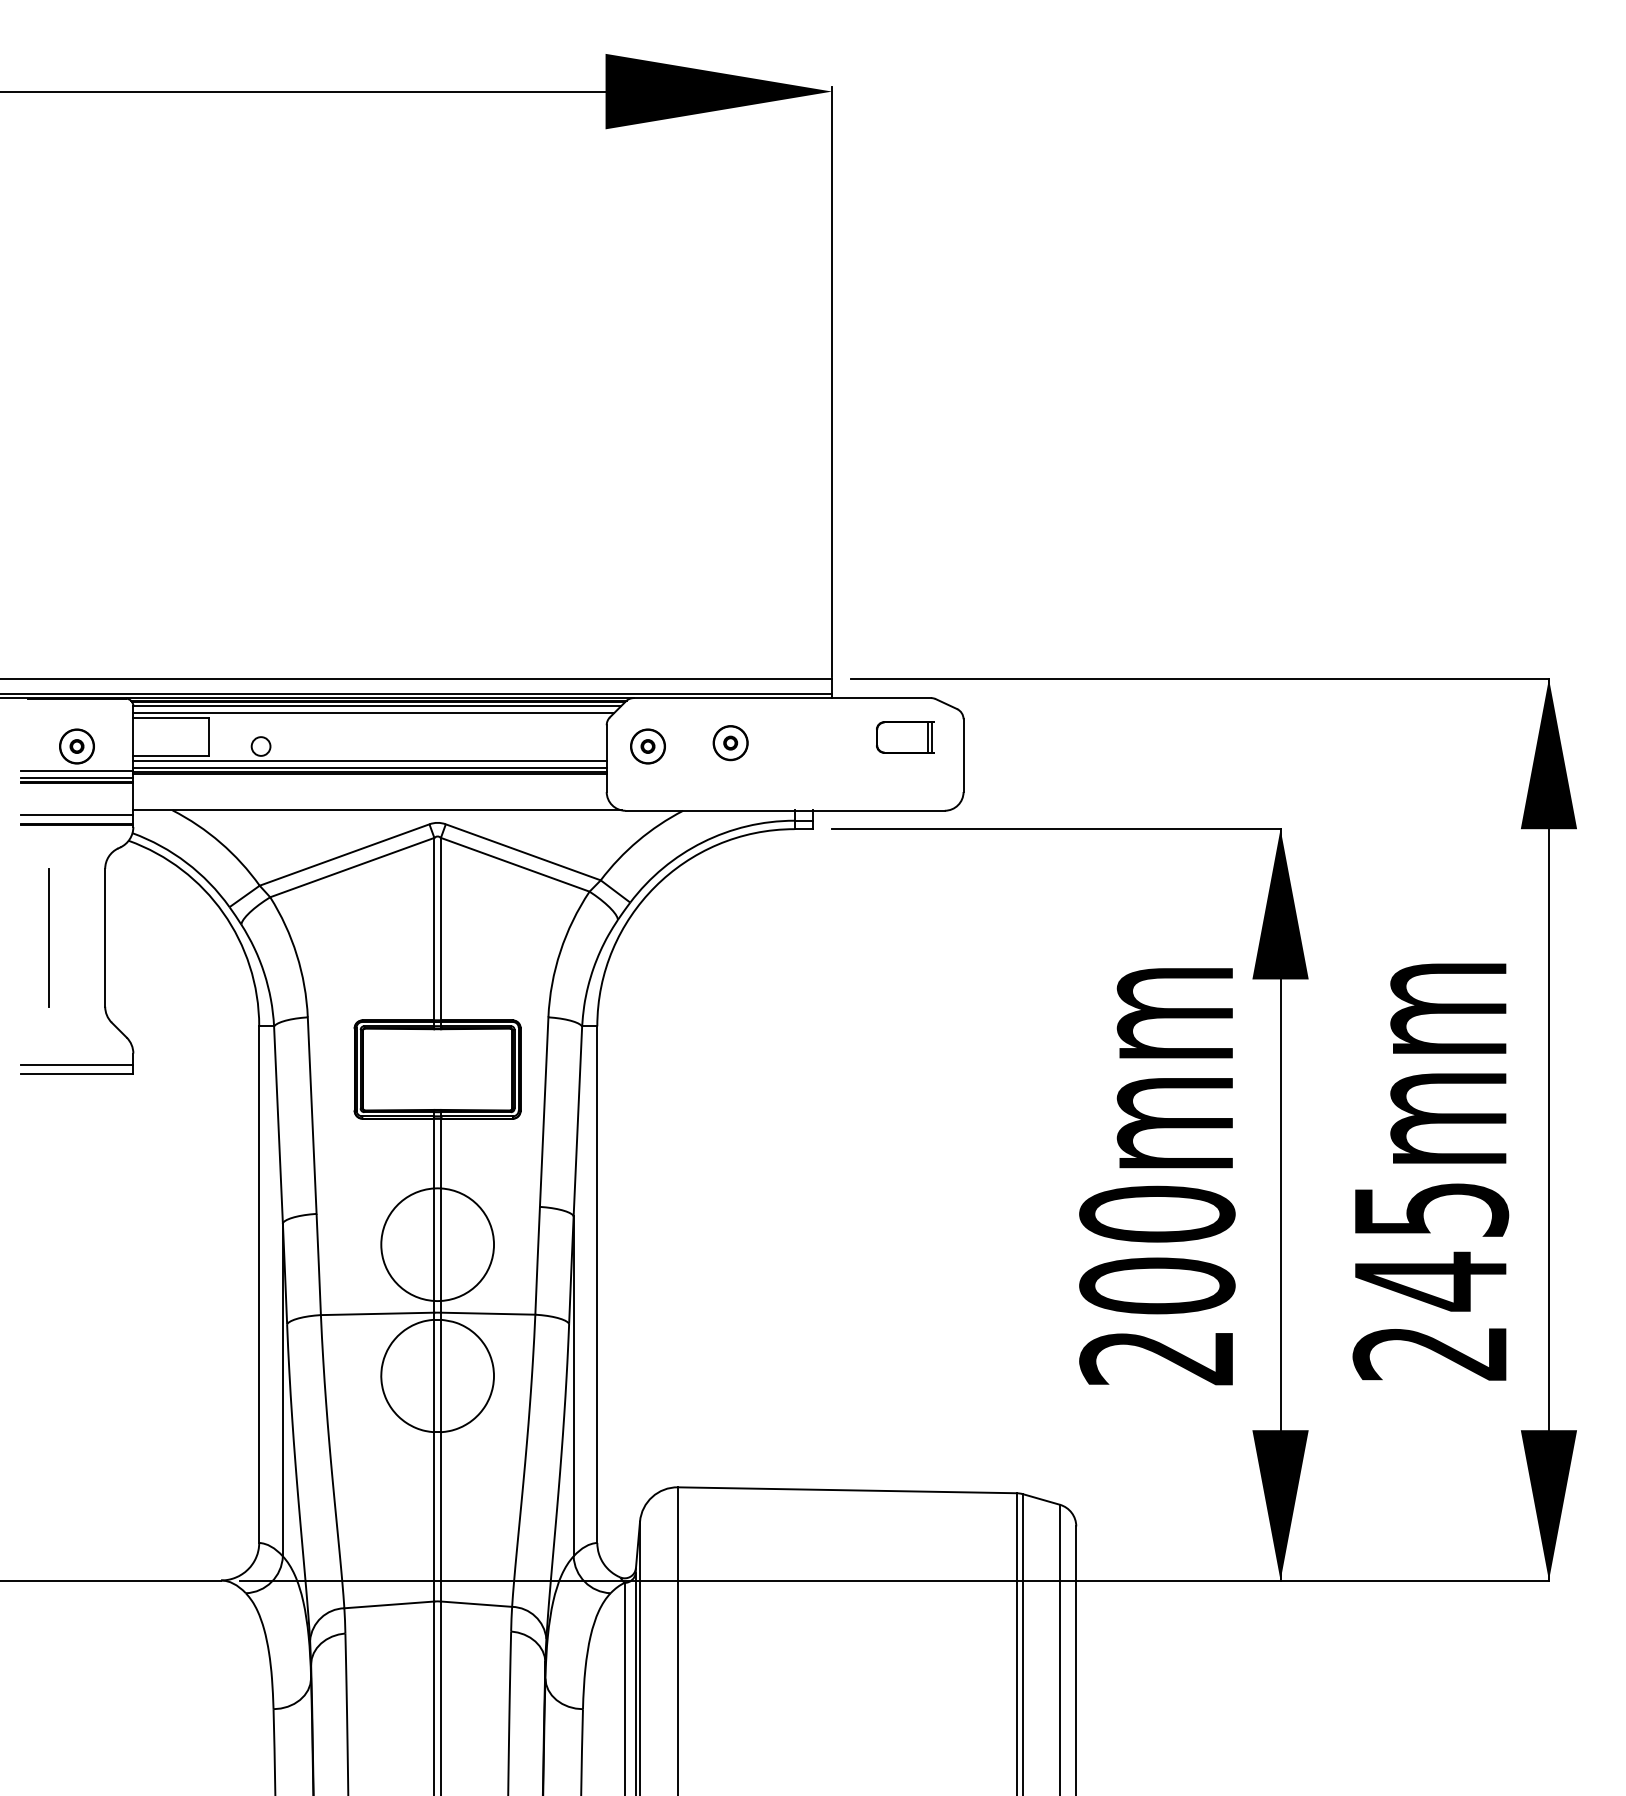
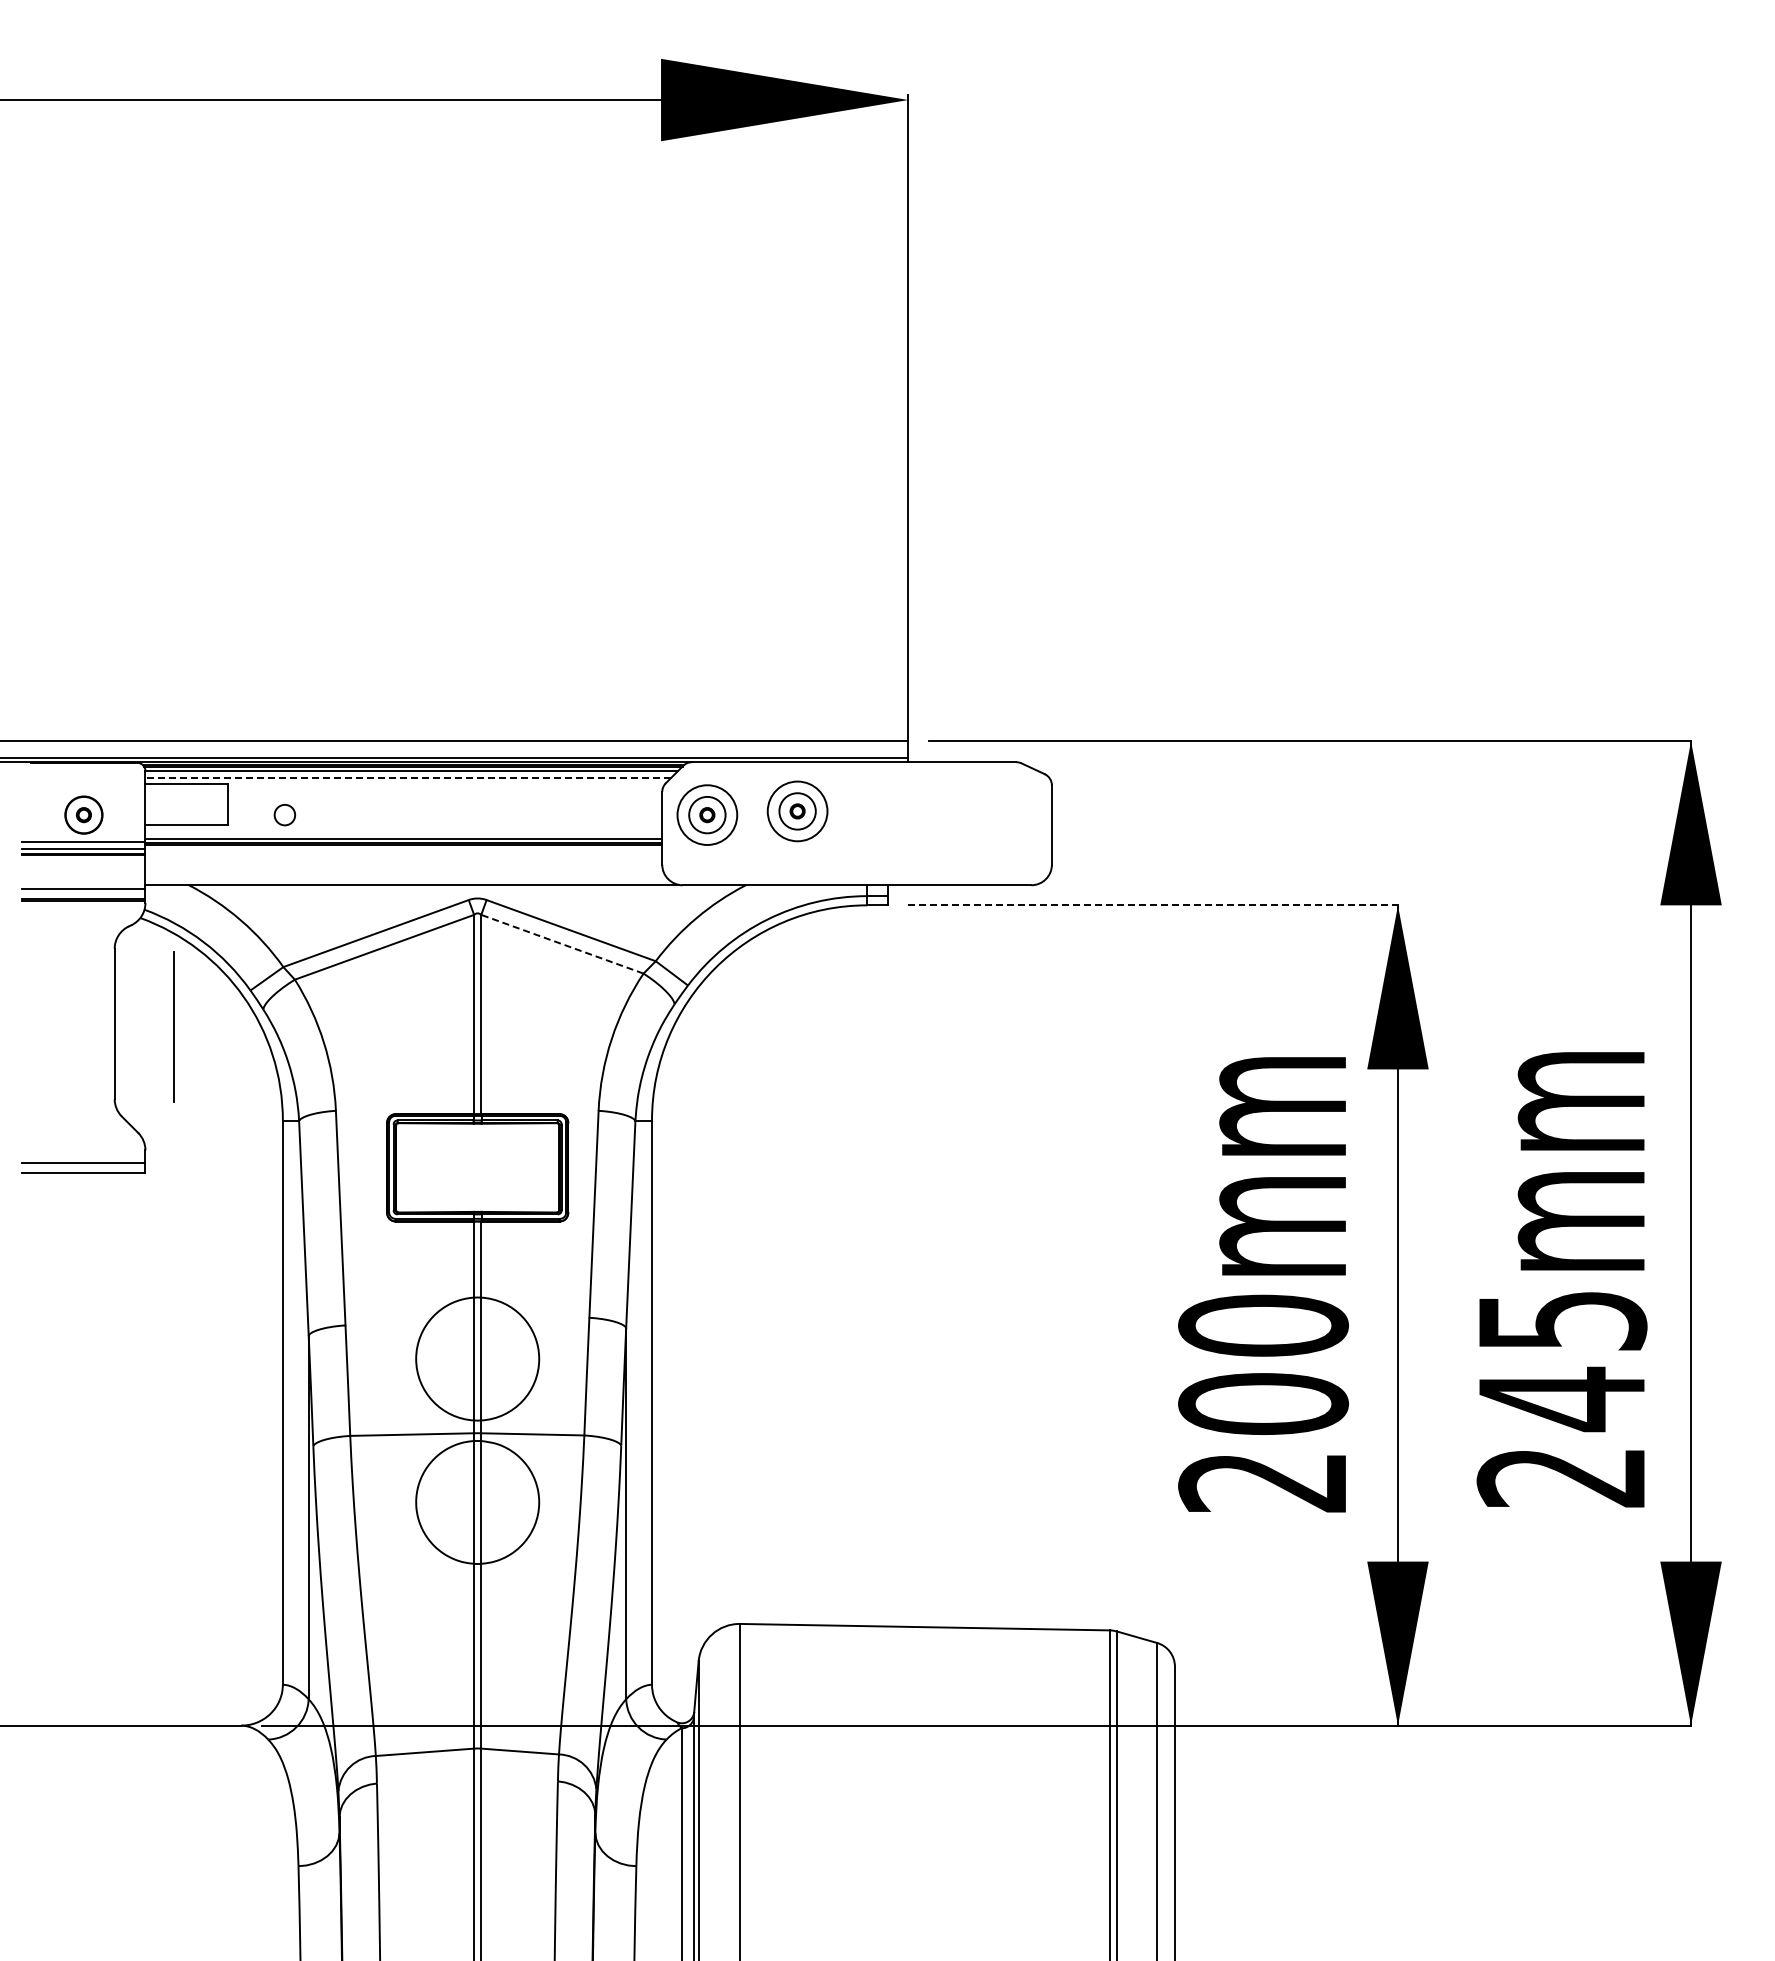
line: (374, 712) -> (408, 778), solid -> dashed
part: (904, 736) -> (987, 804), removed
circle: (730, 743) -> (797, 811), size x1.6
circle: (648, 745) -> (707, 814), size x1.6
line: (369, 761) -> (403, 831), removed
line: (1056, 829) -> (1153, 905), solid -> dashed
line: (514, 865) -> (561, 944), solid -> dashed
line: (48, 937) -> (173, 1026), moved

